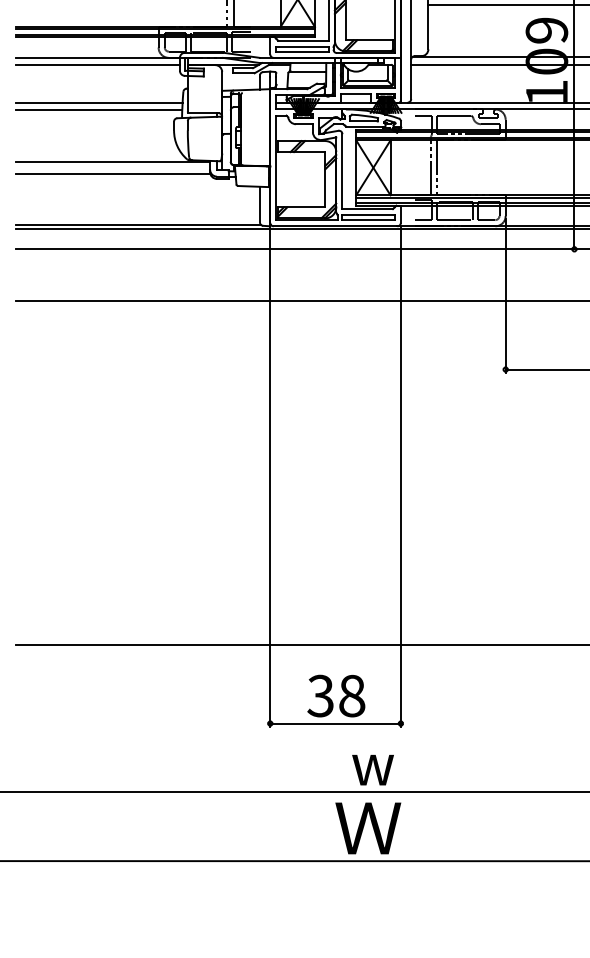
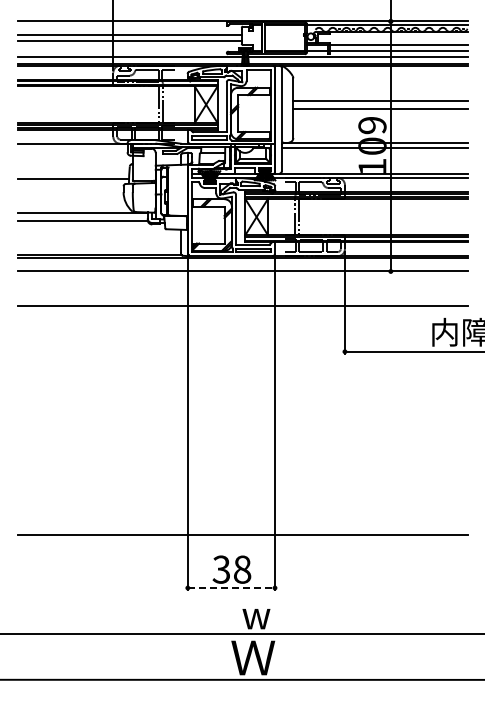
line: (97, 65) -> (72, 148), removed
line: (98, 102) -> (73, 173), removed
line: (335, 724) -> (231, 588), solid -> dashed

